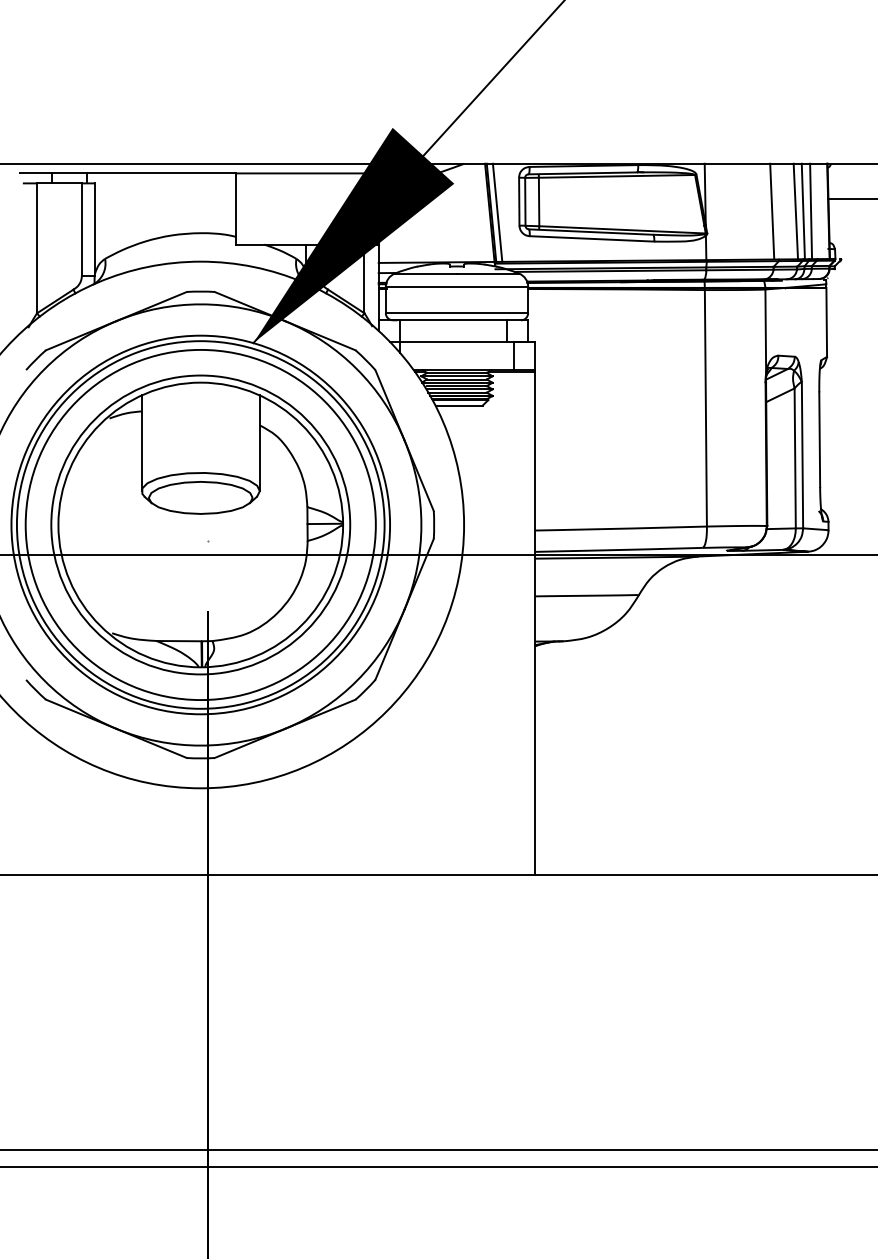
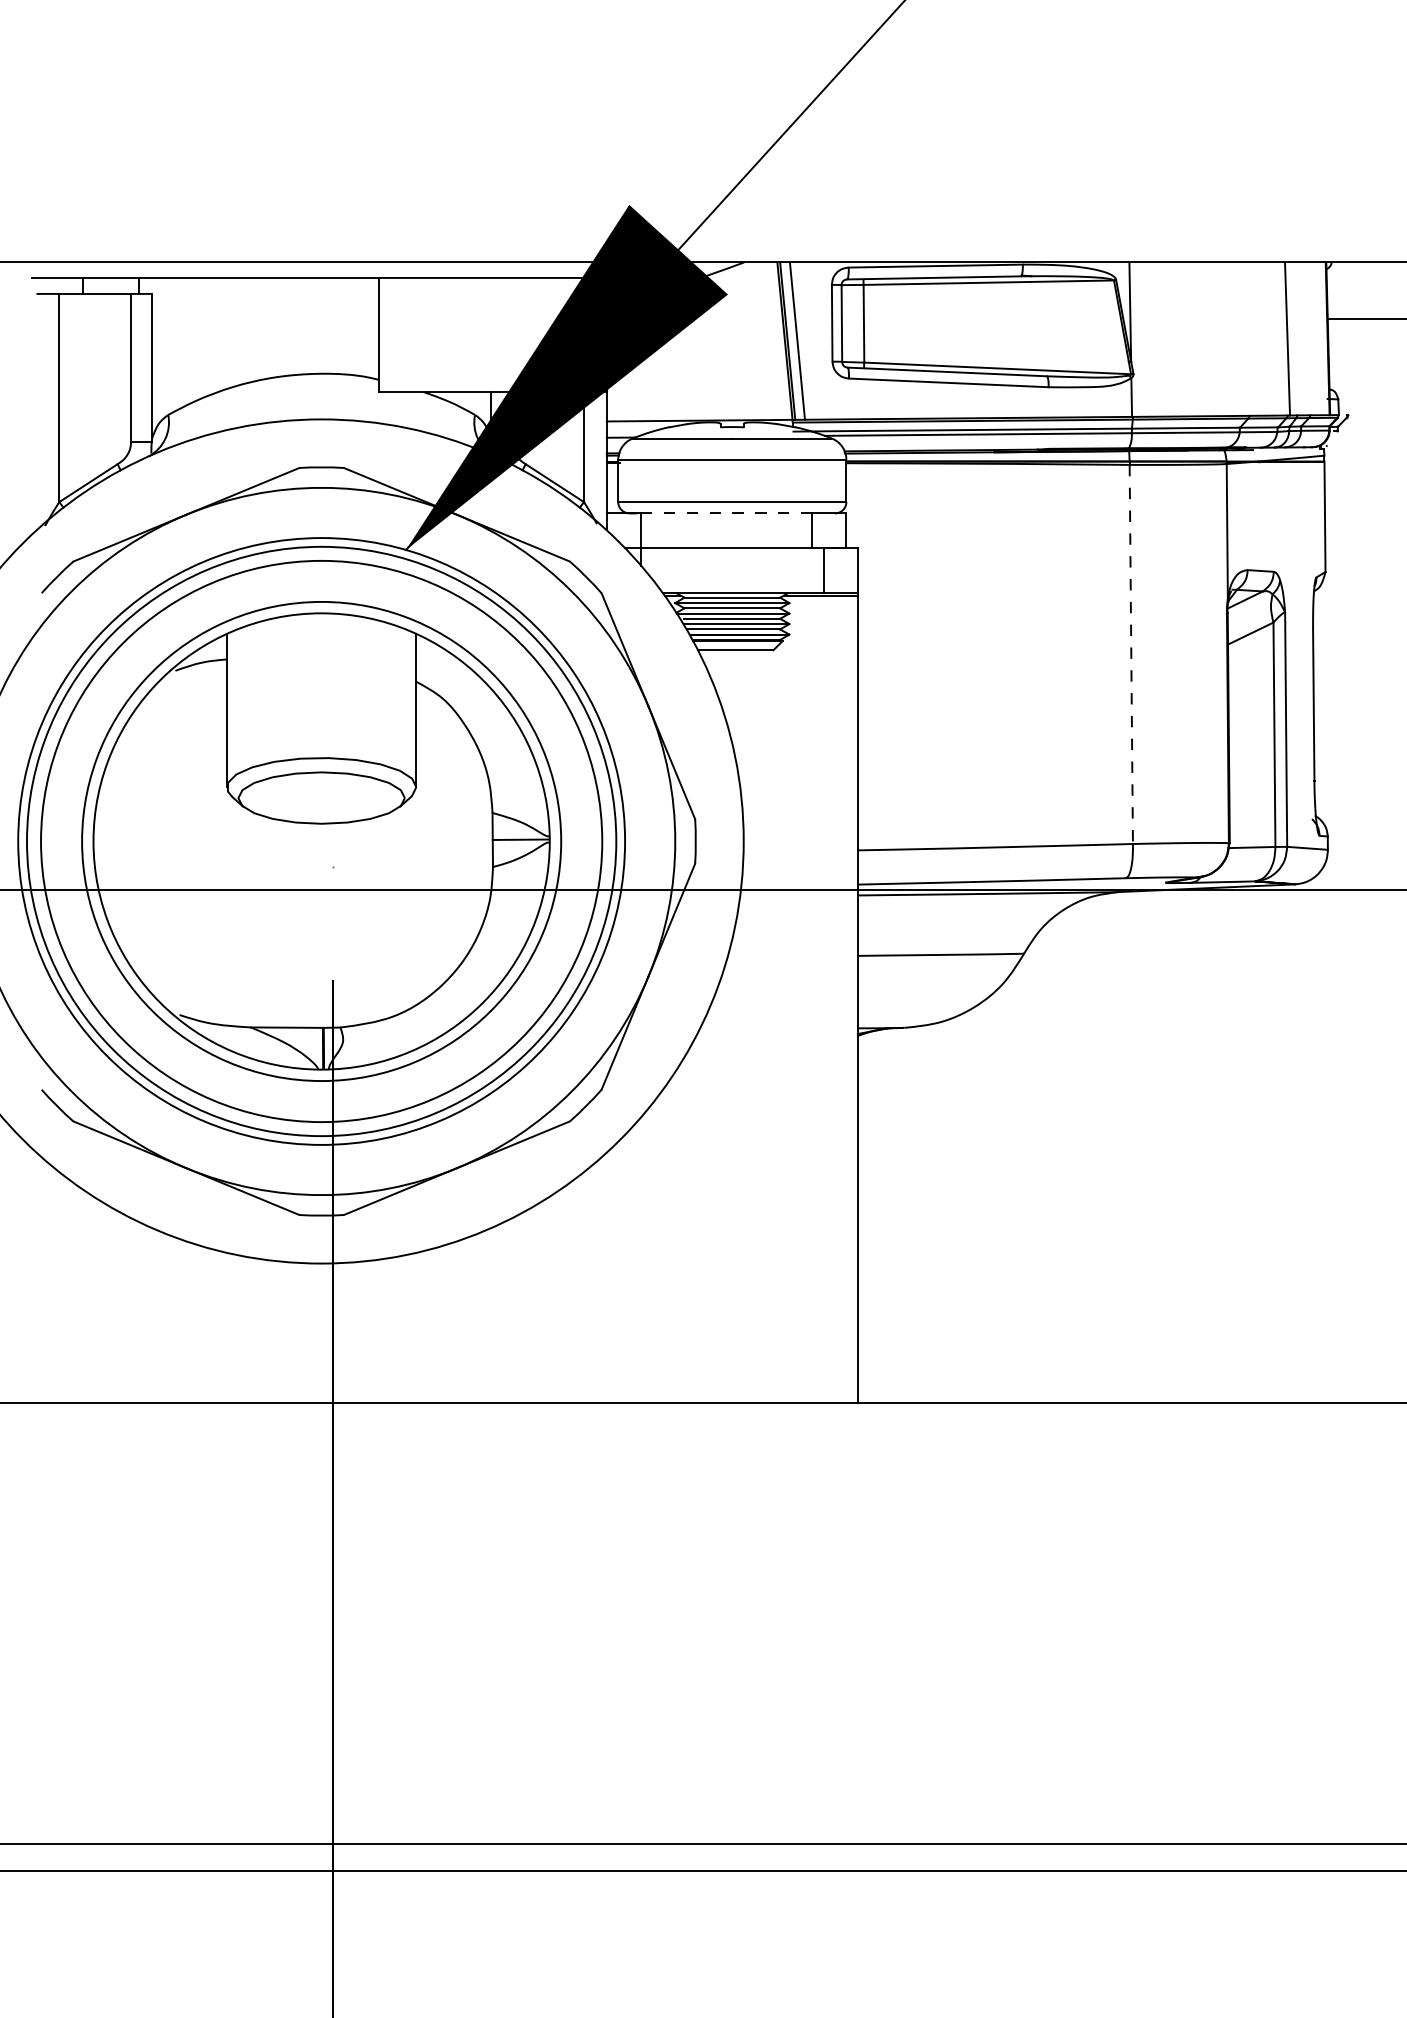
line: (772, 211) -> (1238, 338), removed
line: (795, 211) -> (1274, 338), removed
line: (811, 211) -> (1300, 338), removed
line: (453, 320) -> (726, 513), solid -> dashed
line: (705, 408) -> (1130, 654), solid -> dashed

